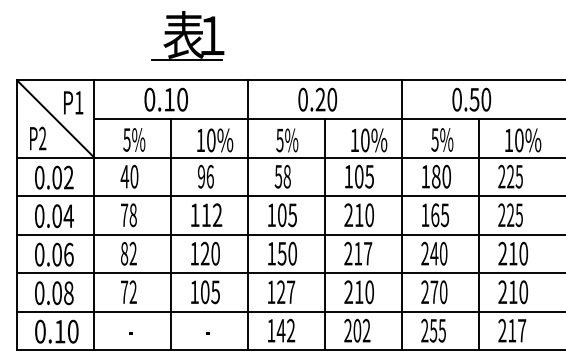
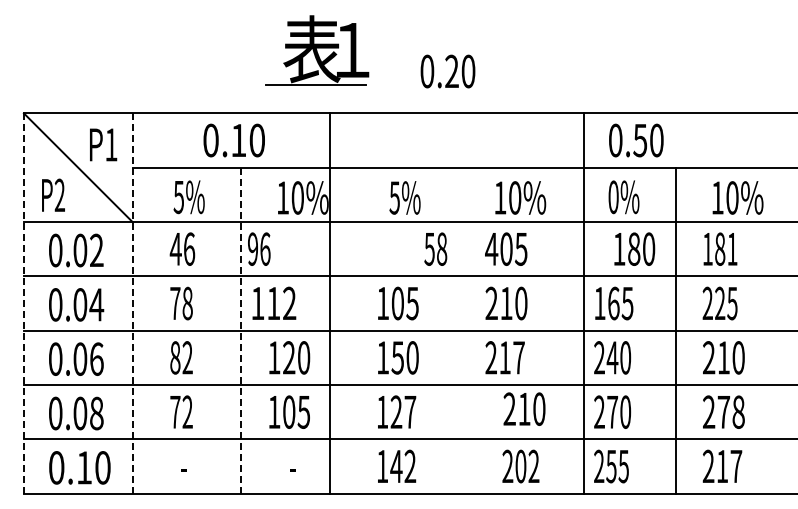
part: (187, 35) -> (317, 50), moved
text: (317, 99) -> (447, 71), moved
text: (471, 99) -> (636, 140), moved
text: (435, 140) -> (613, 197), 5% -> 0%
text: (134, 176) -> (189, 248), 40 -> 46
text: (206, 176) -> (259, 248), moved
text: (282, 176) -> (435, 248), moved
text: (348, 176) -> (491, 249), 105 -> 405
text: (436, 176) -> (634, 248), moved
text: (510, 176) -> (719, 248), 225 -> 181
text: (206, 214) -> (274, 302), moved
line: (16, 215) -> (23, 303), solid -> dashed
line: (94, 215) -> (132, 303), solid -> dashed
line: (247, 215) -> (329, 303), moved
line: (402, 215) -> (584, 303), moved
line: (171, 234) -> (241, 330), solid -> dashed
line: (325, 234) -> (458, 330), removed
text: (359, 291) -> (524, 408), moved
text: (517, 291) -> (730, 411), 210 -> 278
text: (357, 330) -> (520, 466), moved

